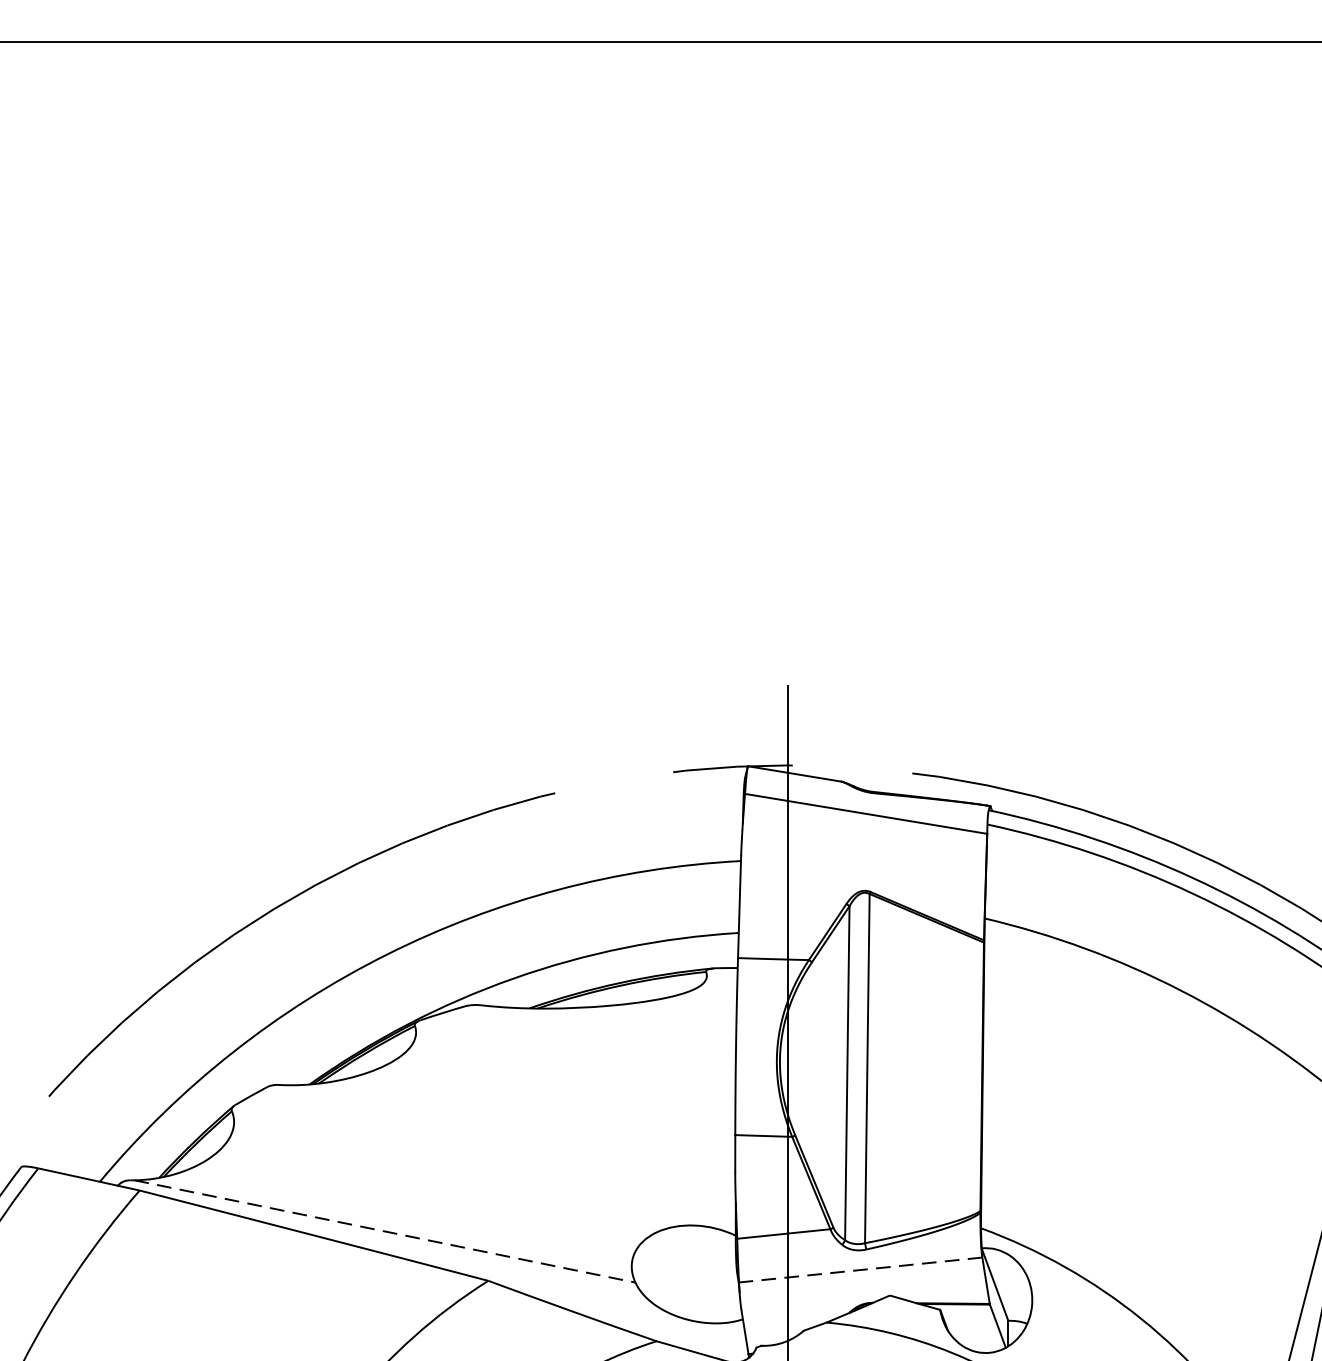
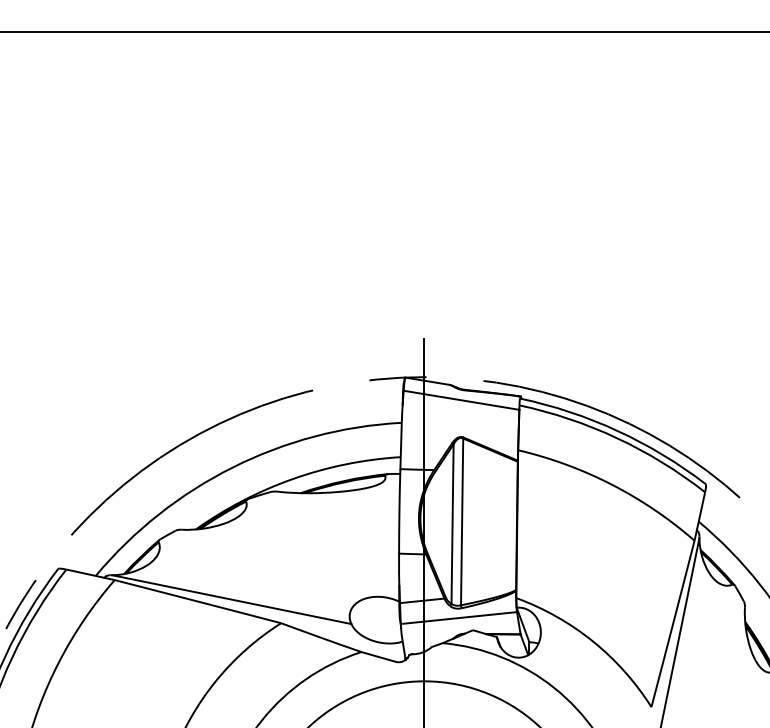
line: (386, 1231) -> (232, 599), dashed -> solid
line: (859, 1270) -> (458, 618), dashed -> solid

